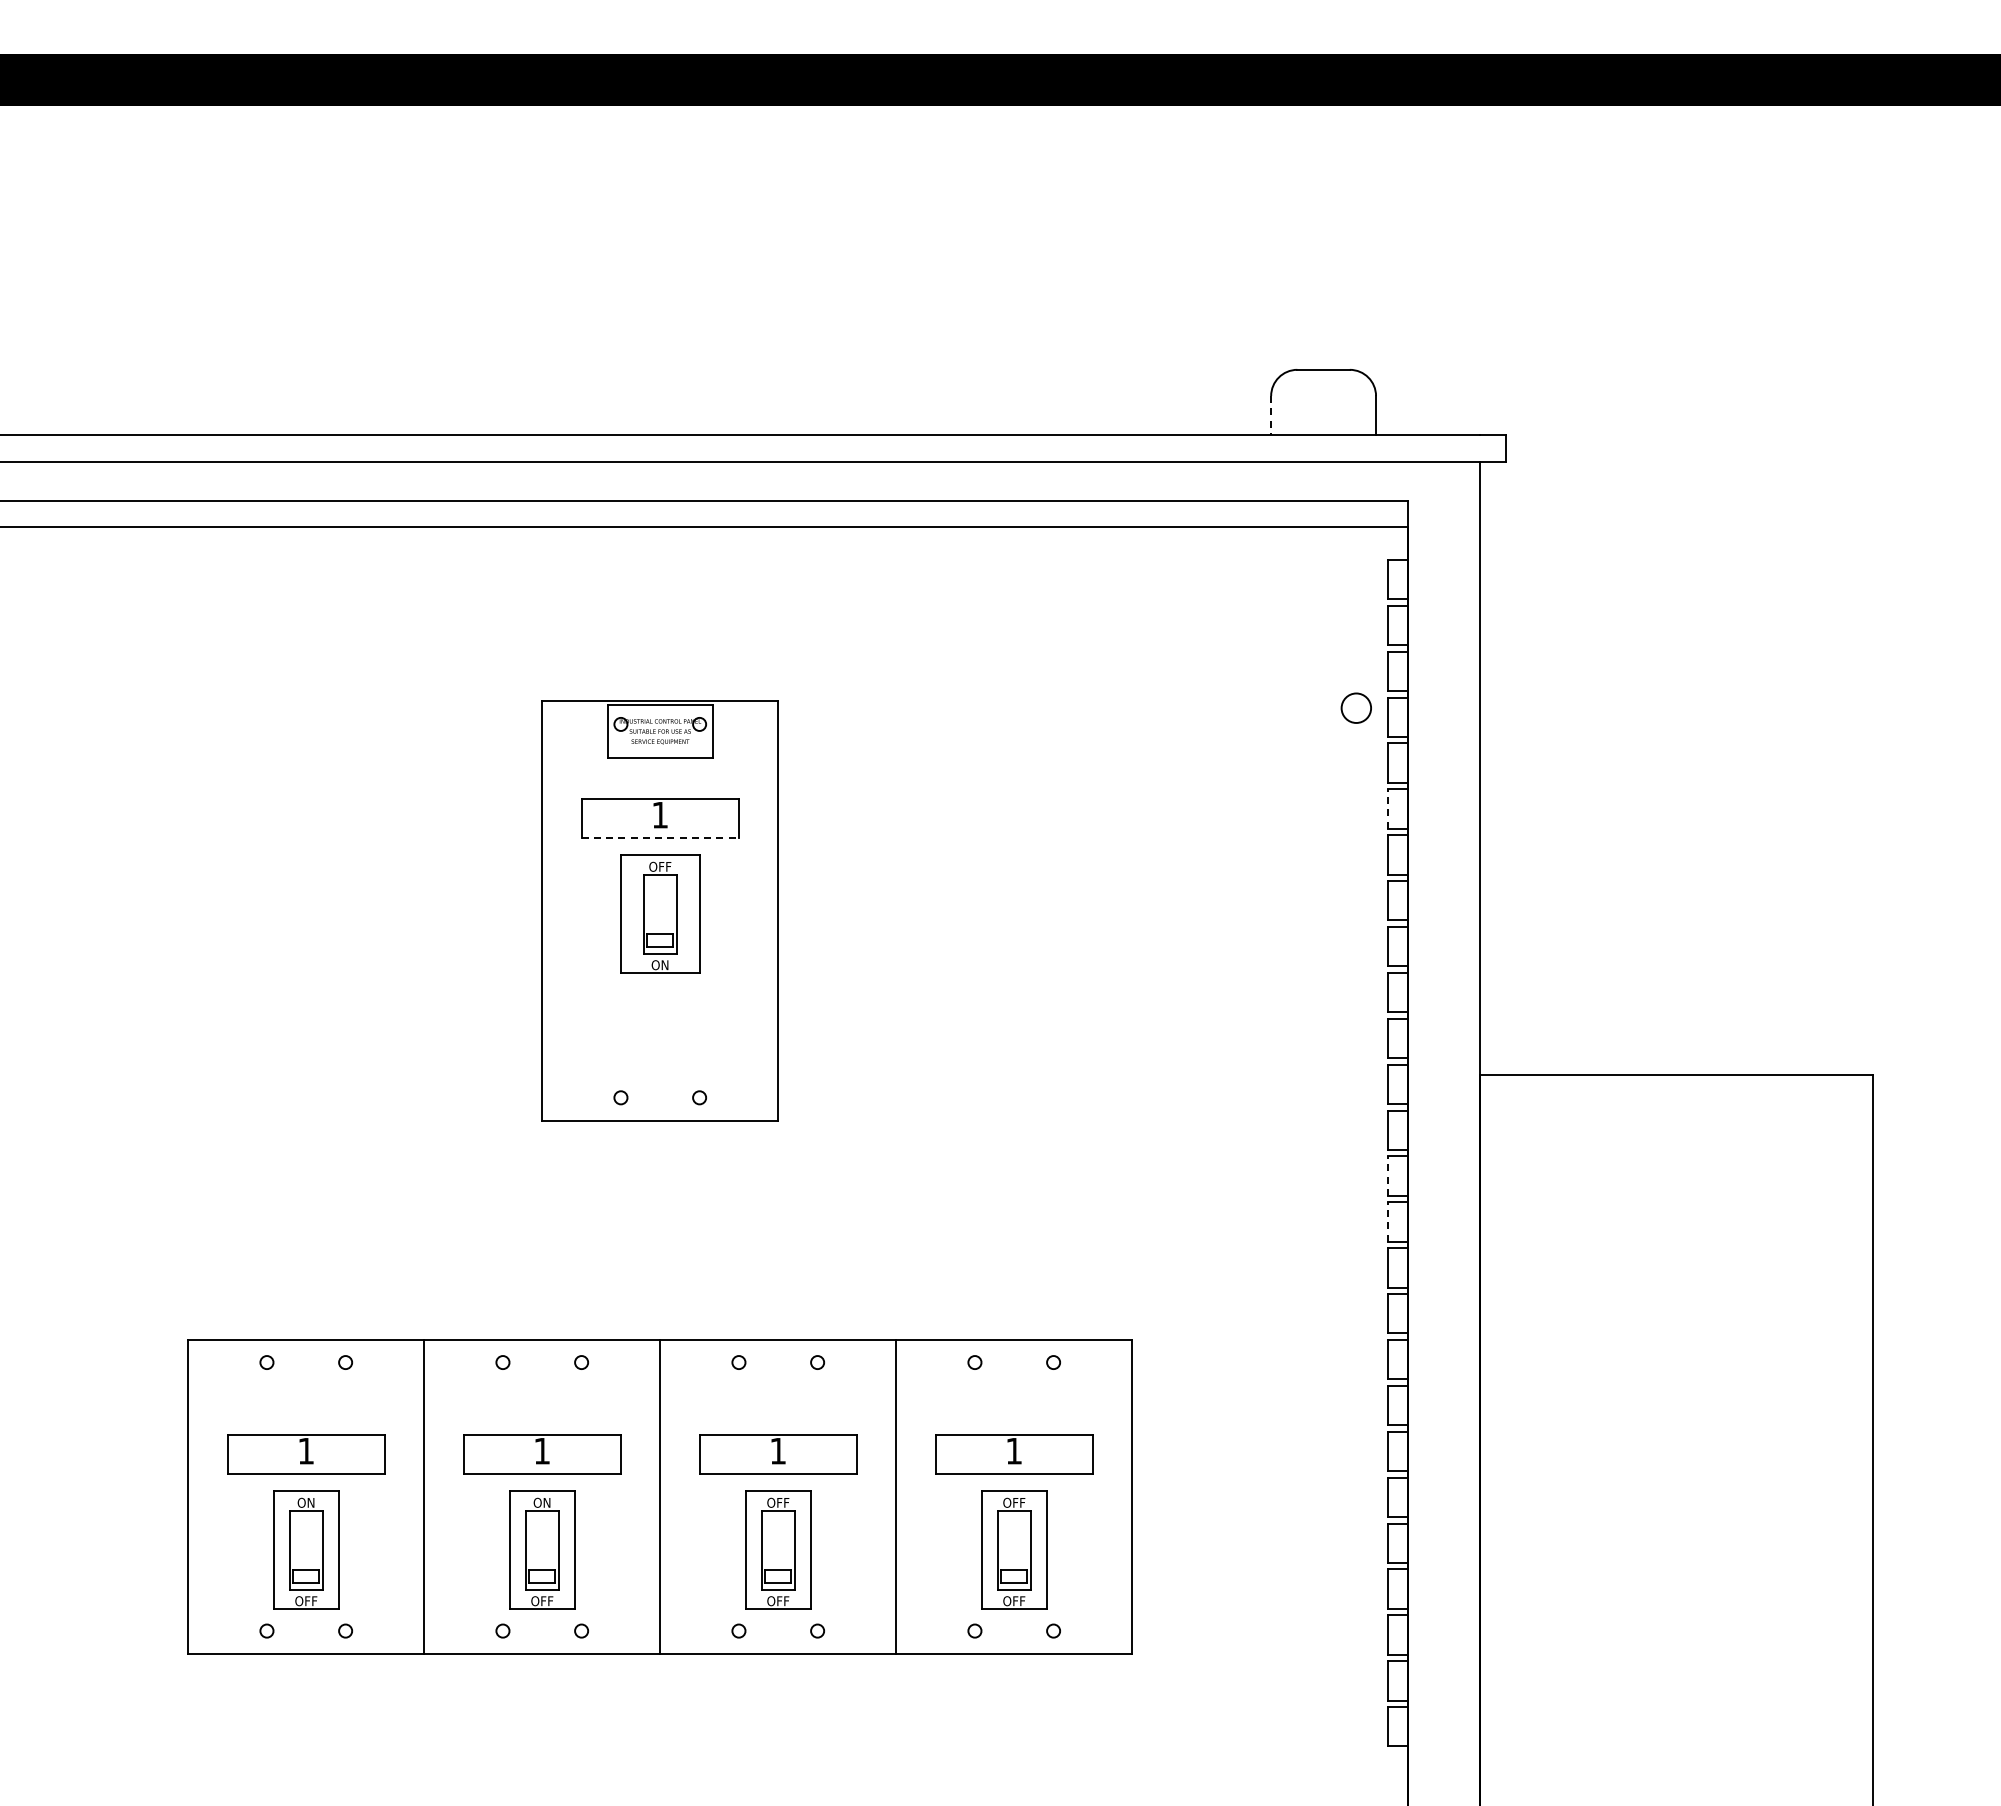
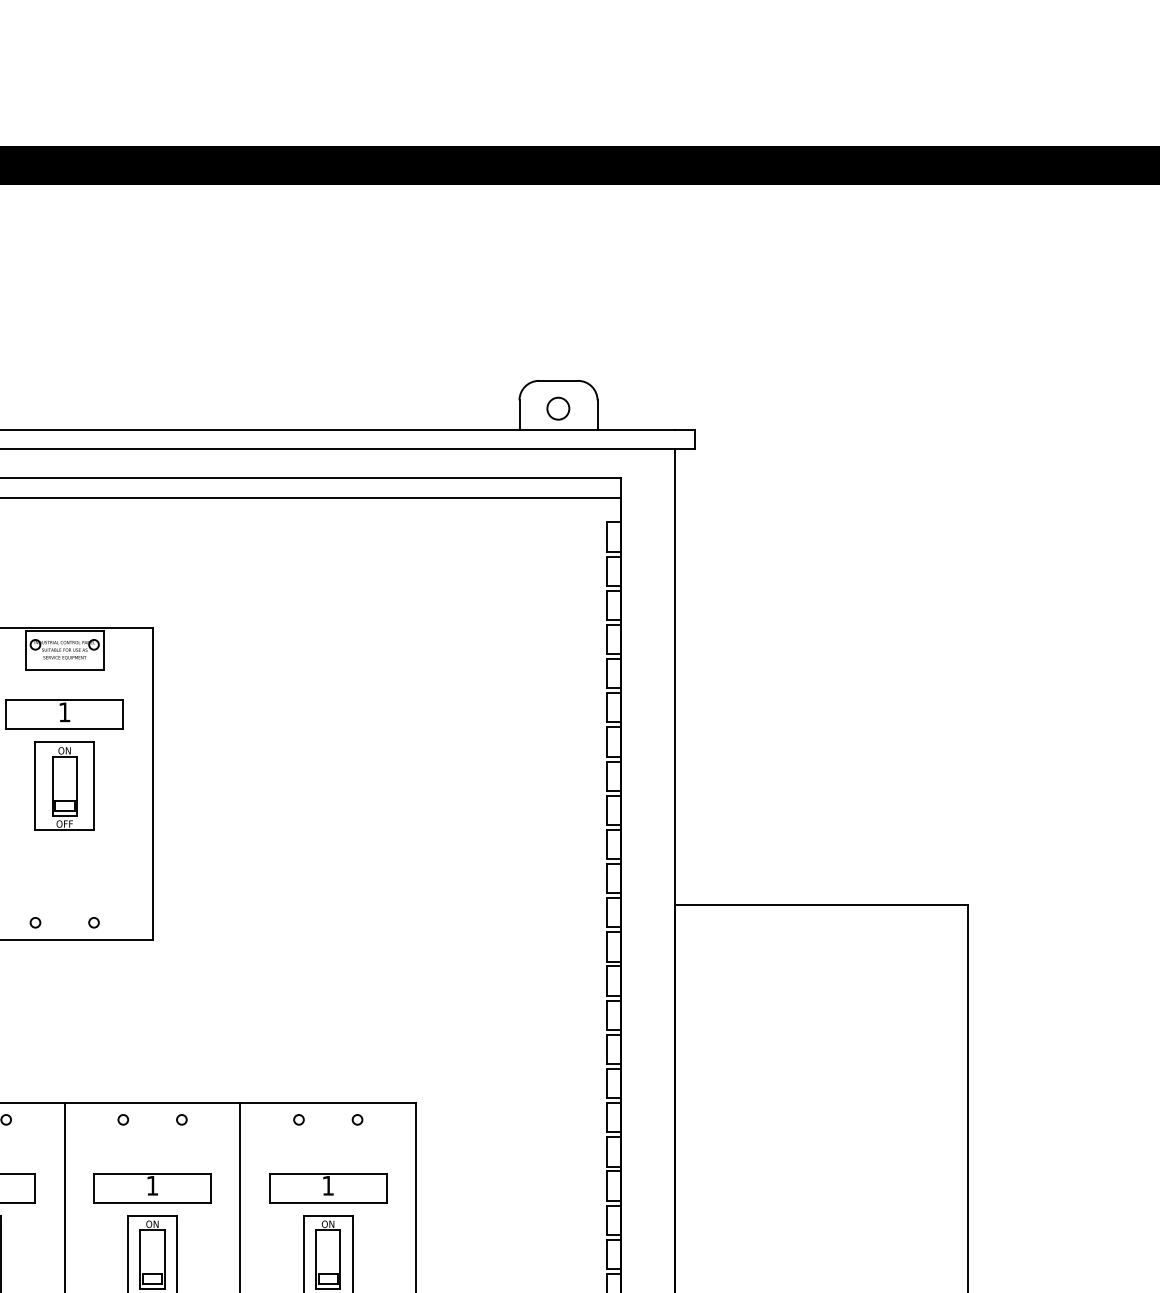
line: (1271, 415) -> (519, 414), dashed -> solid
circle: (1355, 707) -> (557, 408), moved
line: (1388, 809) -> (606, 708), dashed -> solid
line: (660, 838) -> (64, 729), dashed -> solid
text: (660, 866) -> (64, 750), OFF -> ON
text: (660, 965) -> (64, 824), ON -> OFF
line: (1388, 1176) -> (606, 981), dashed -> solid
line: (1388, 1222) -> (606, 1015), dashed -> solid
text: (778, 1502) -> (152, 1224), OFF -> ON
text: (1014, 1502) -> (328, 1224), OFF -> ON

